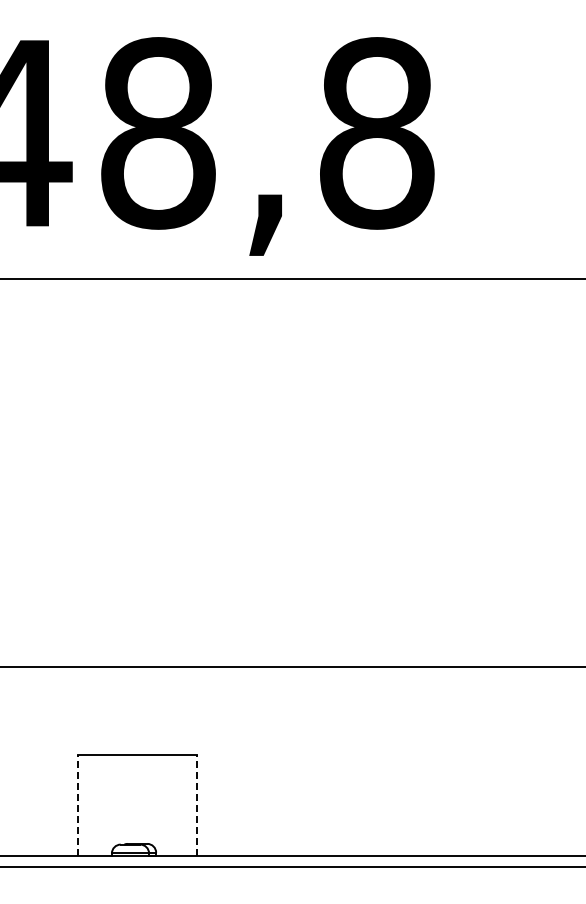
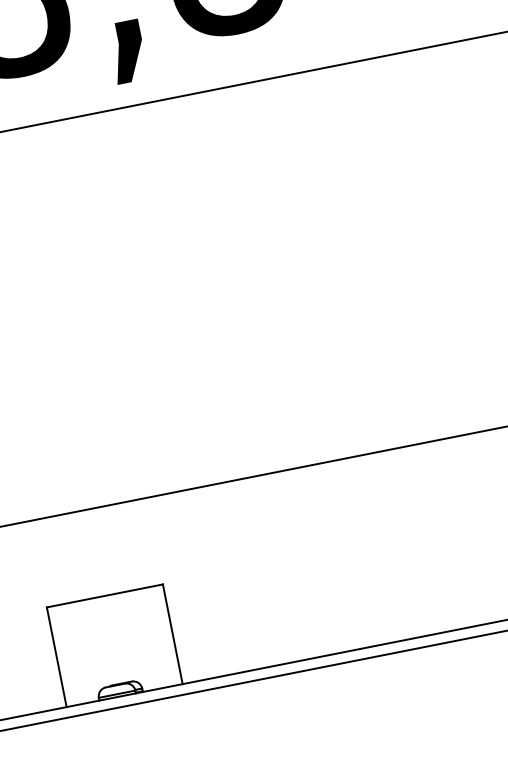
line: (78, 805) -> (56, 657), dashed -> solid
line: (196, 805) -> (172, 634), dashed -> solid

